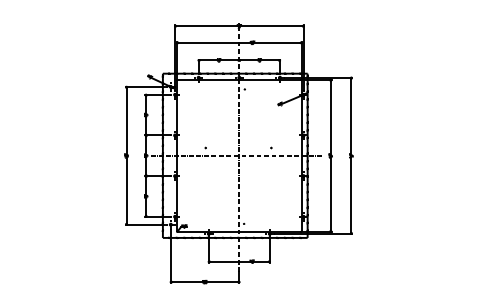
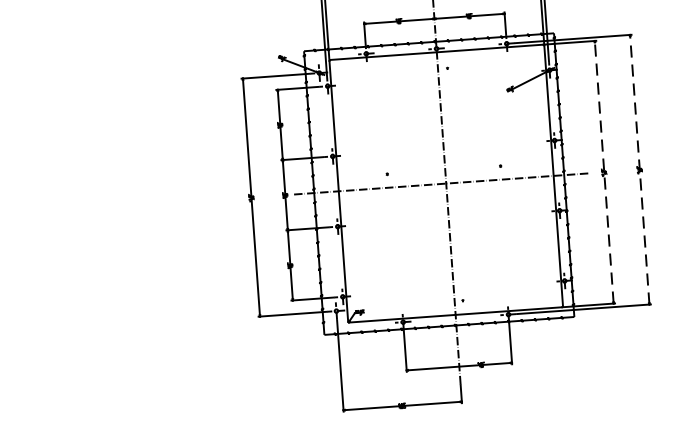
line: (330, 155) -> (603, 171), solid -> dashed
line: (351, 155) -> (639, 169), solid -> dashed

